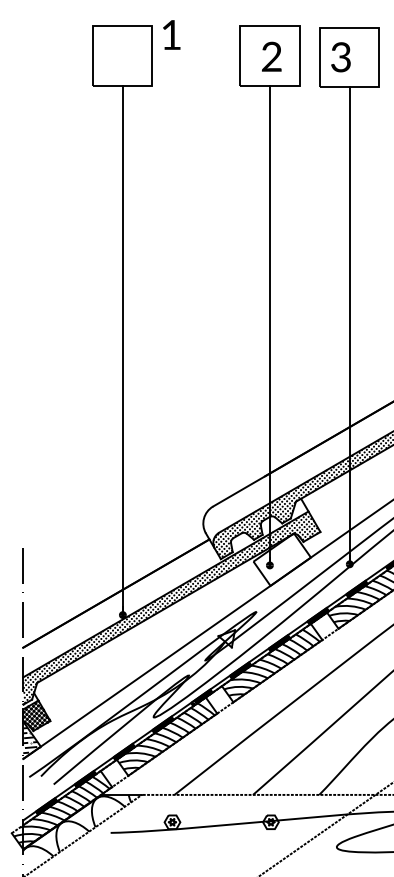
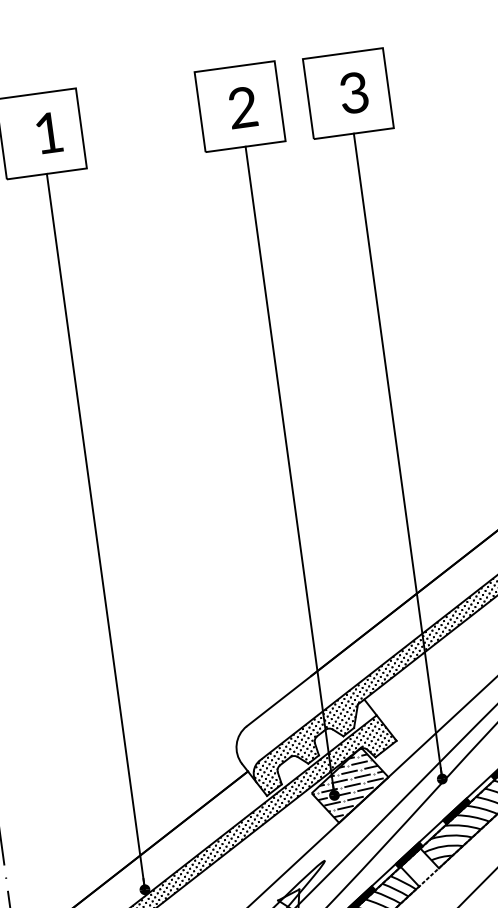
text: (171, 34) -> (48, 132), moved
text: (340, 57) -> (353, 93), moved
hatch: (281, 557) -> (348, 782), added

